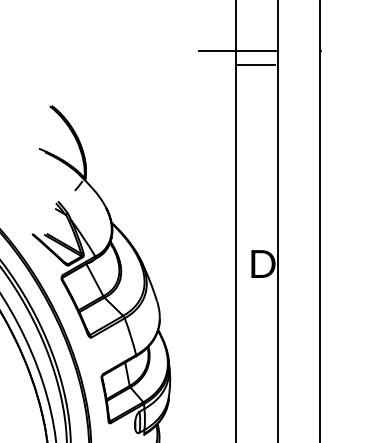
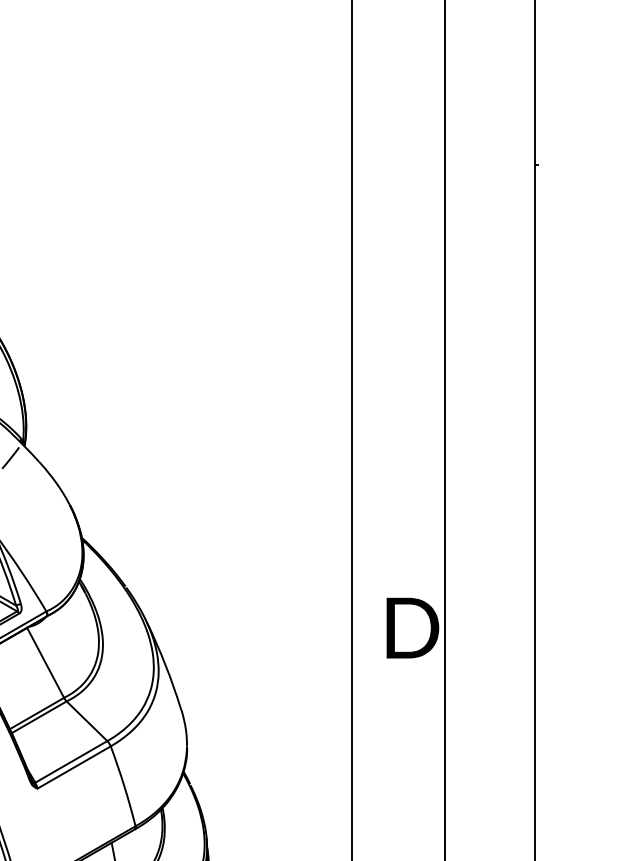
line: (238, 51) -> (358, 165), removed
line: (255, 64) -> (395, 193), removed

